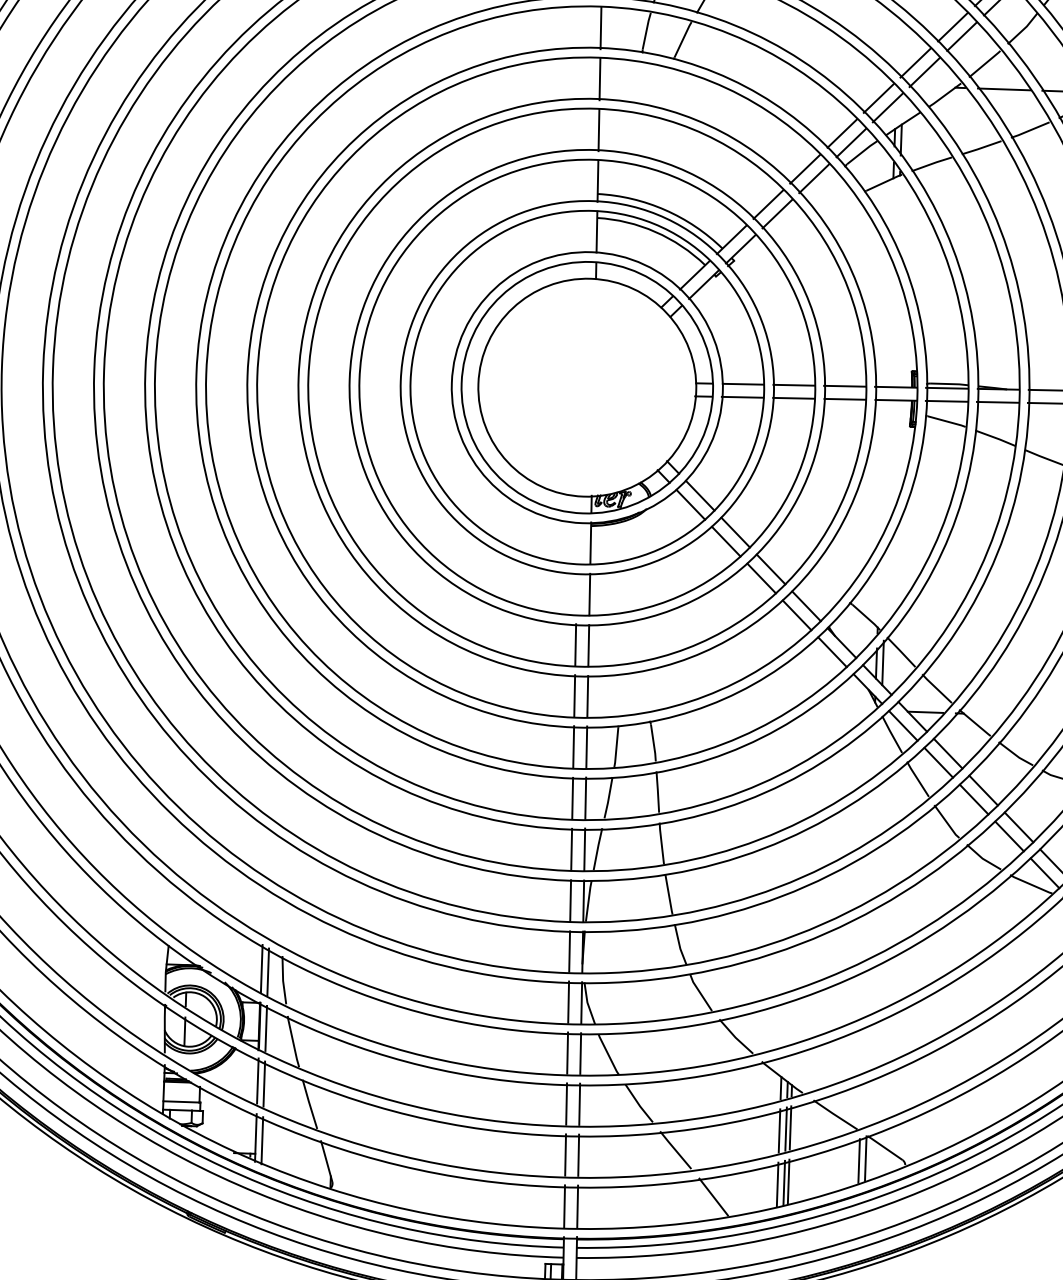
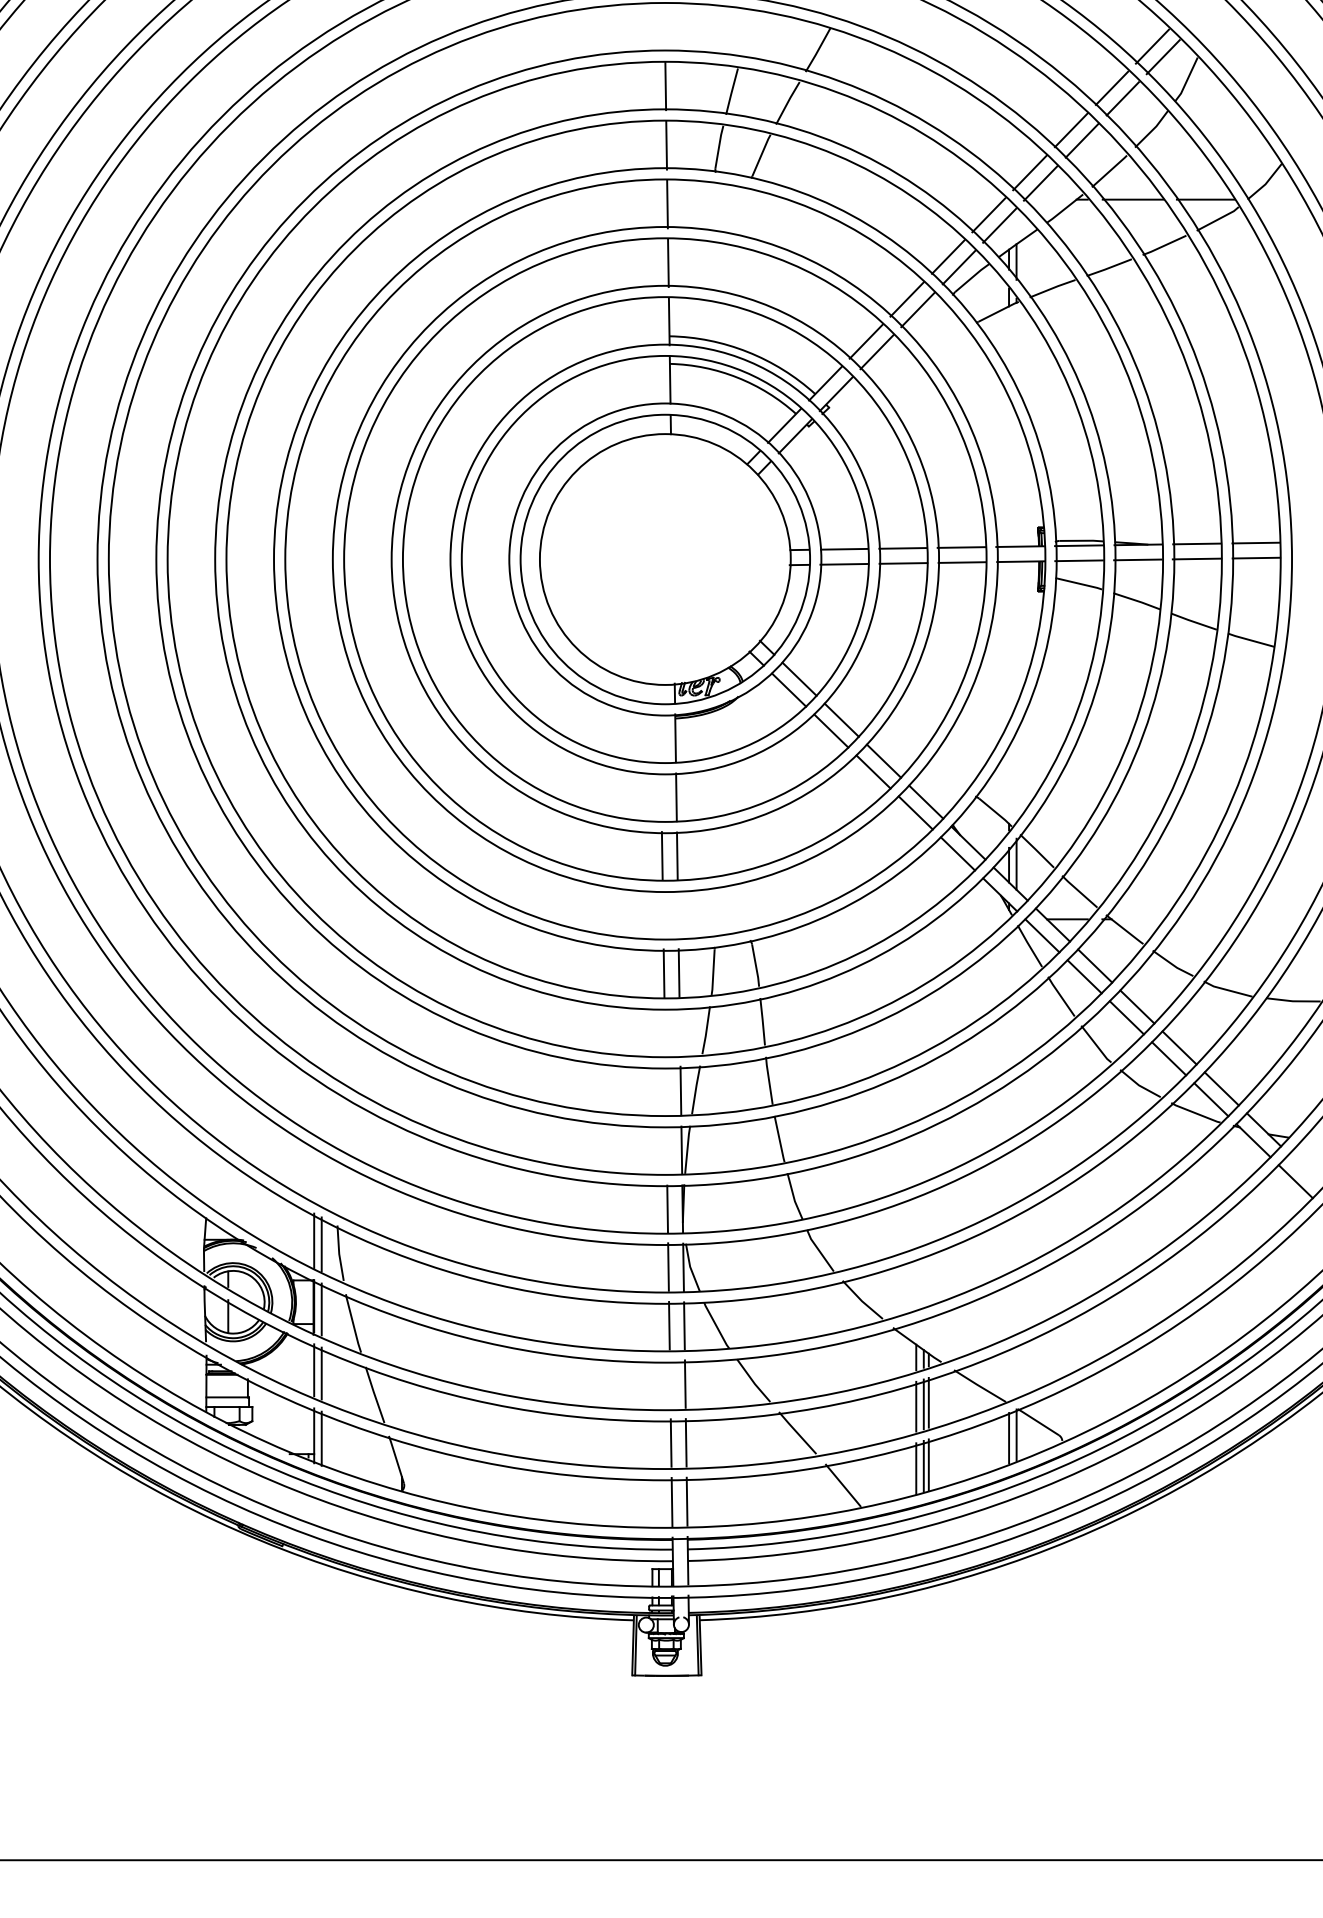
line: (574, 695) -> (662, 914), removed
line: (587, 696) -> (677, 914), removed
line: (585, 797) -> (679, 1031), removed
line: (572, 798) -> (664, 1032), removed
line: (571, 849) -> (665, 1091), removed
line: (570, 900) -> (666, 1150), removed
line: (565, 1104) -> (669, 1384), removed

